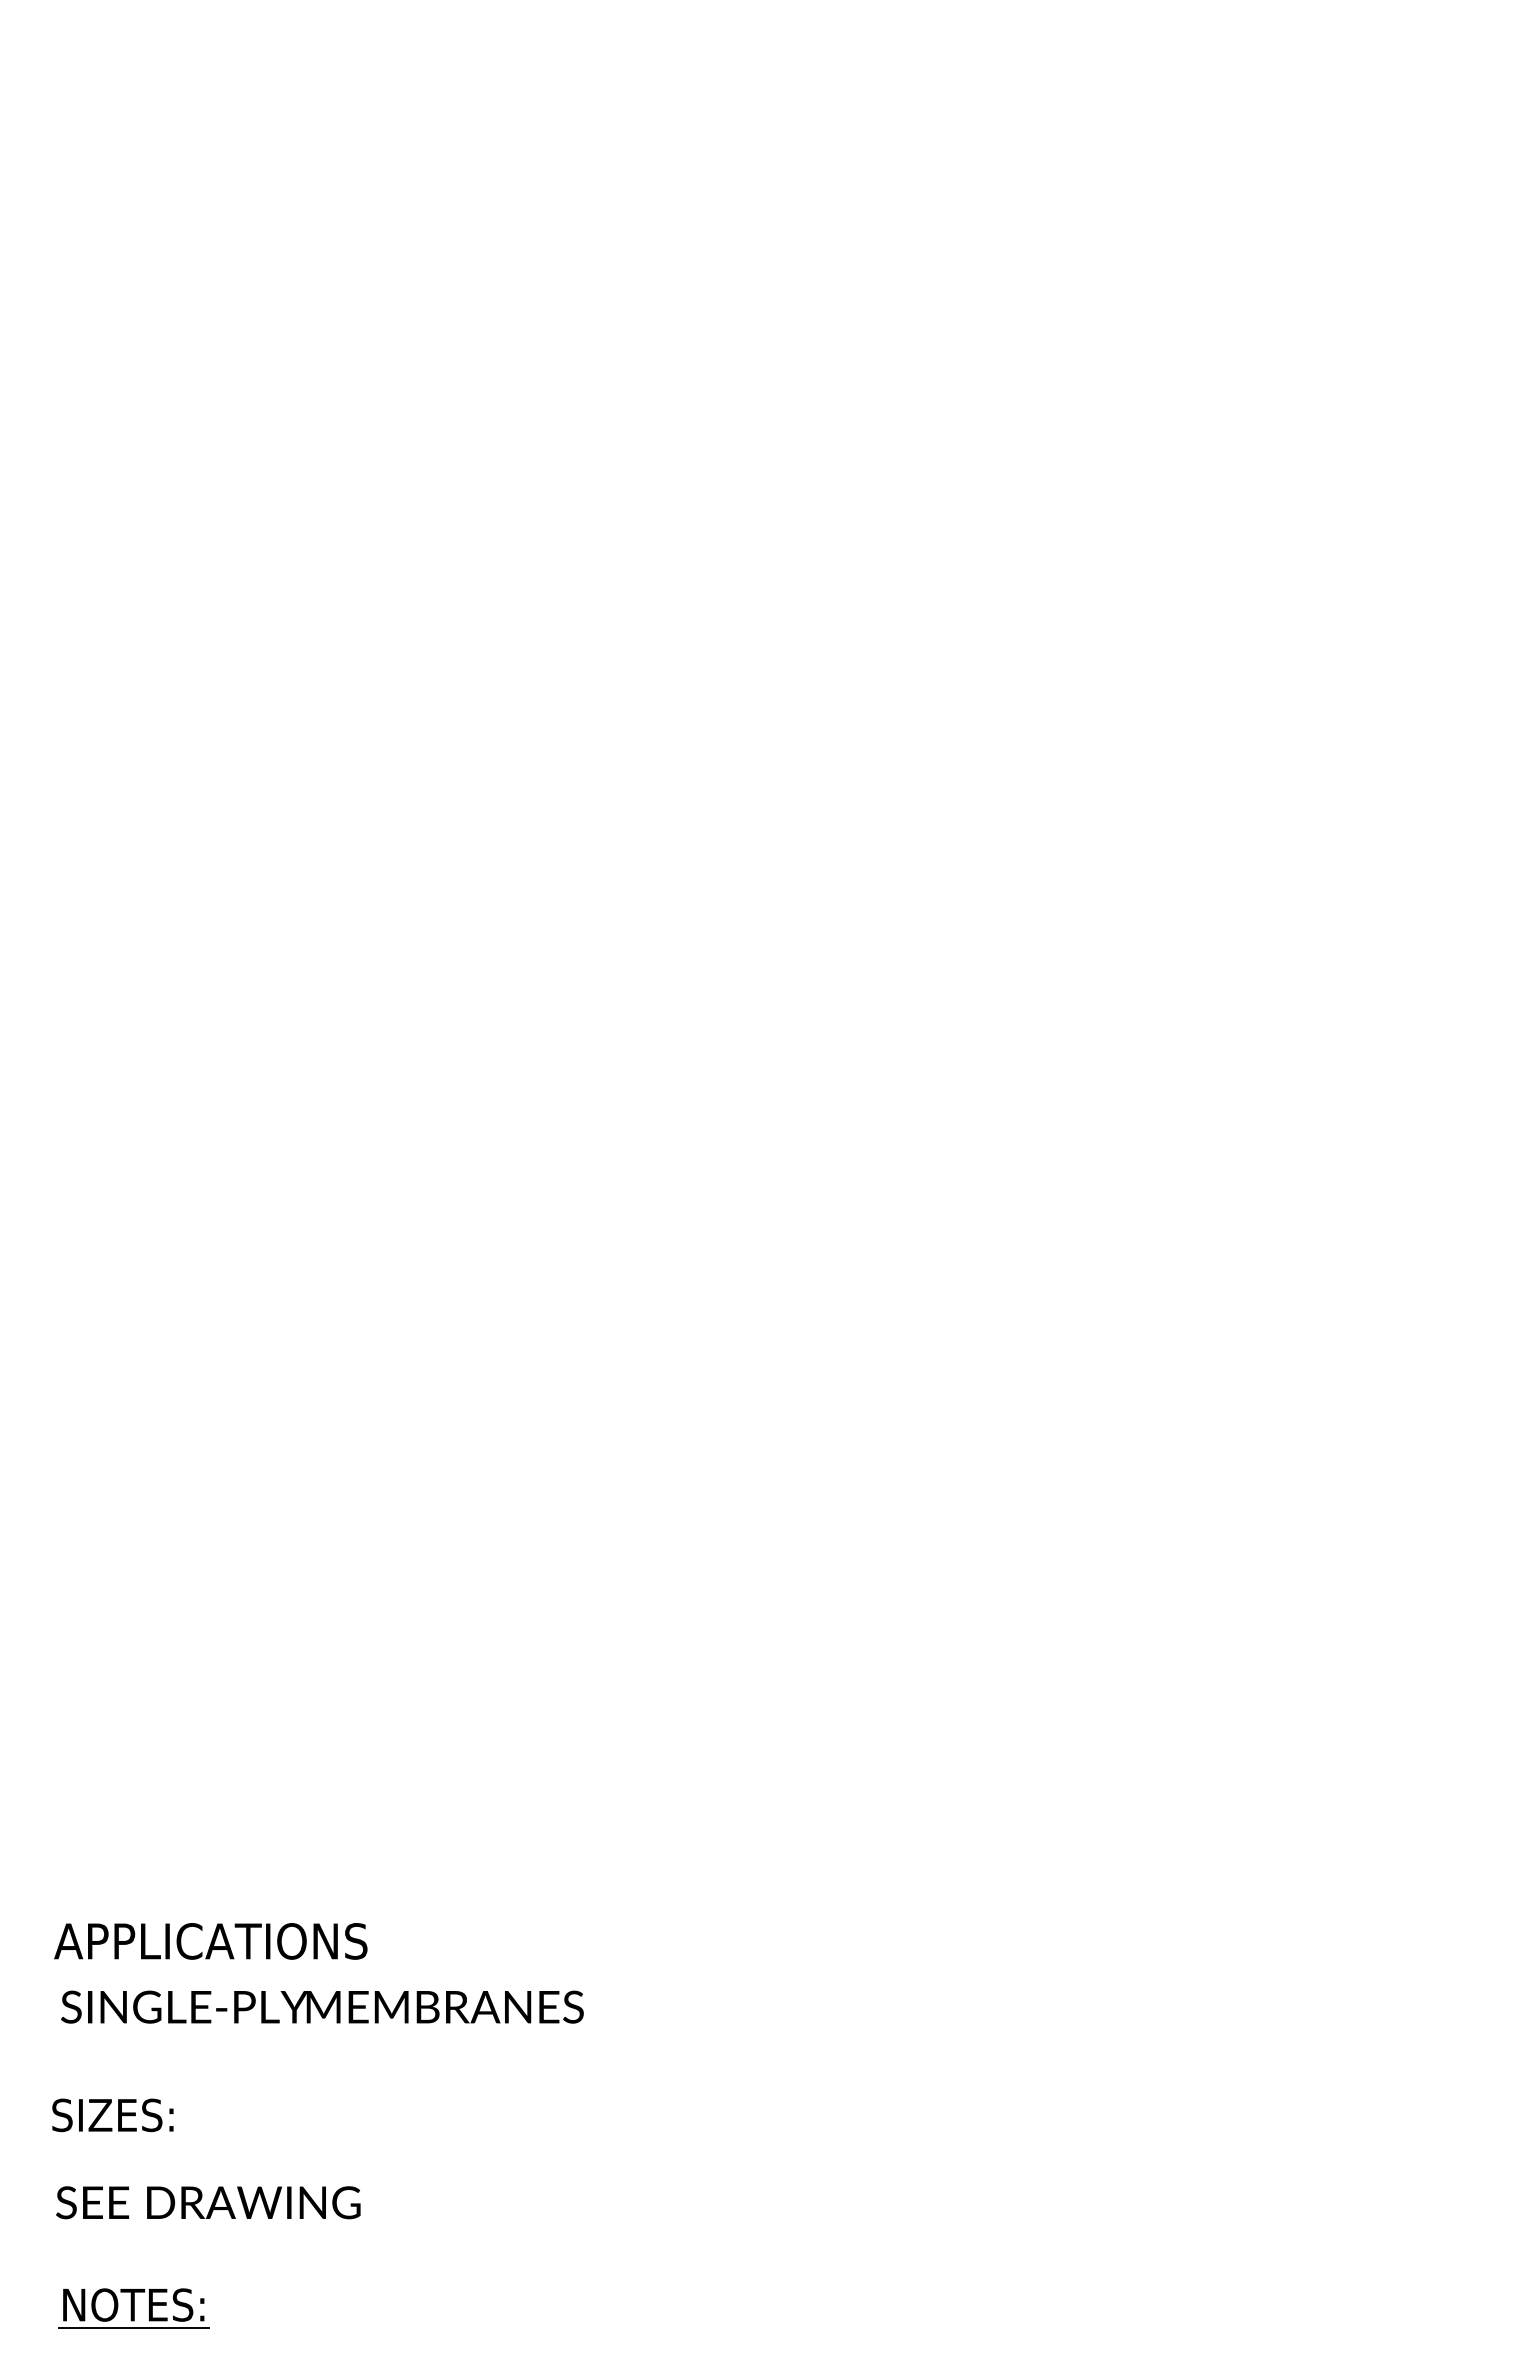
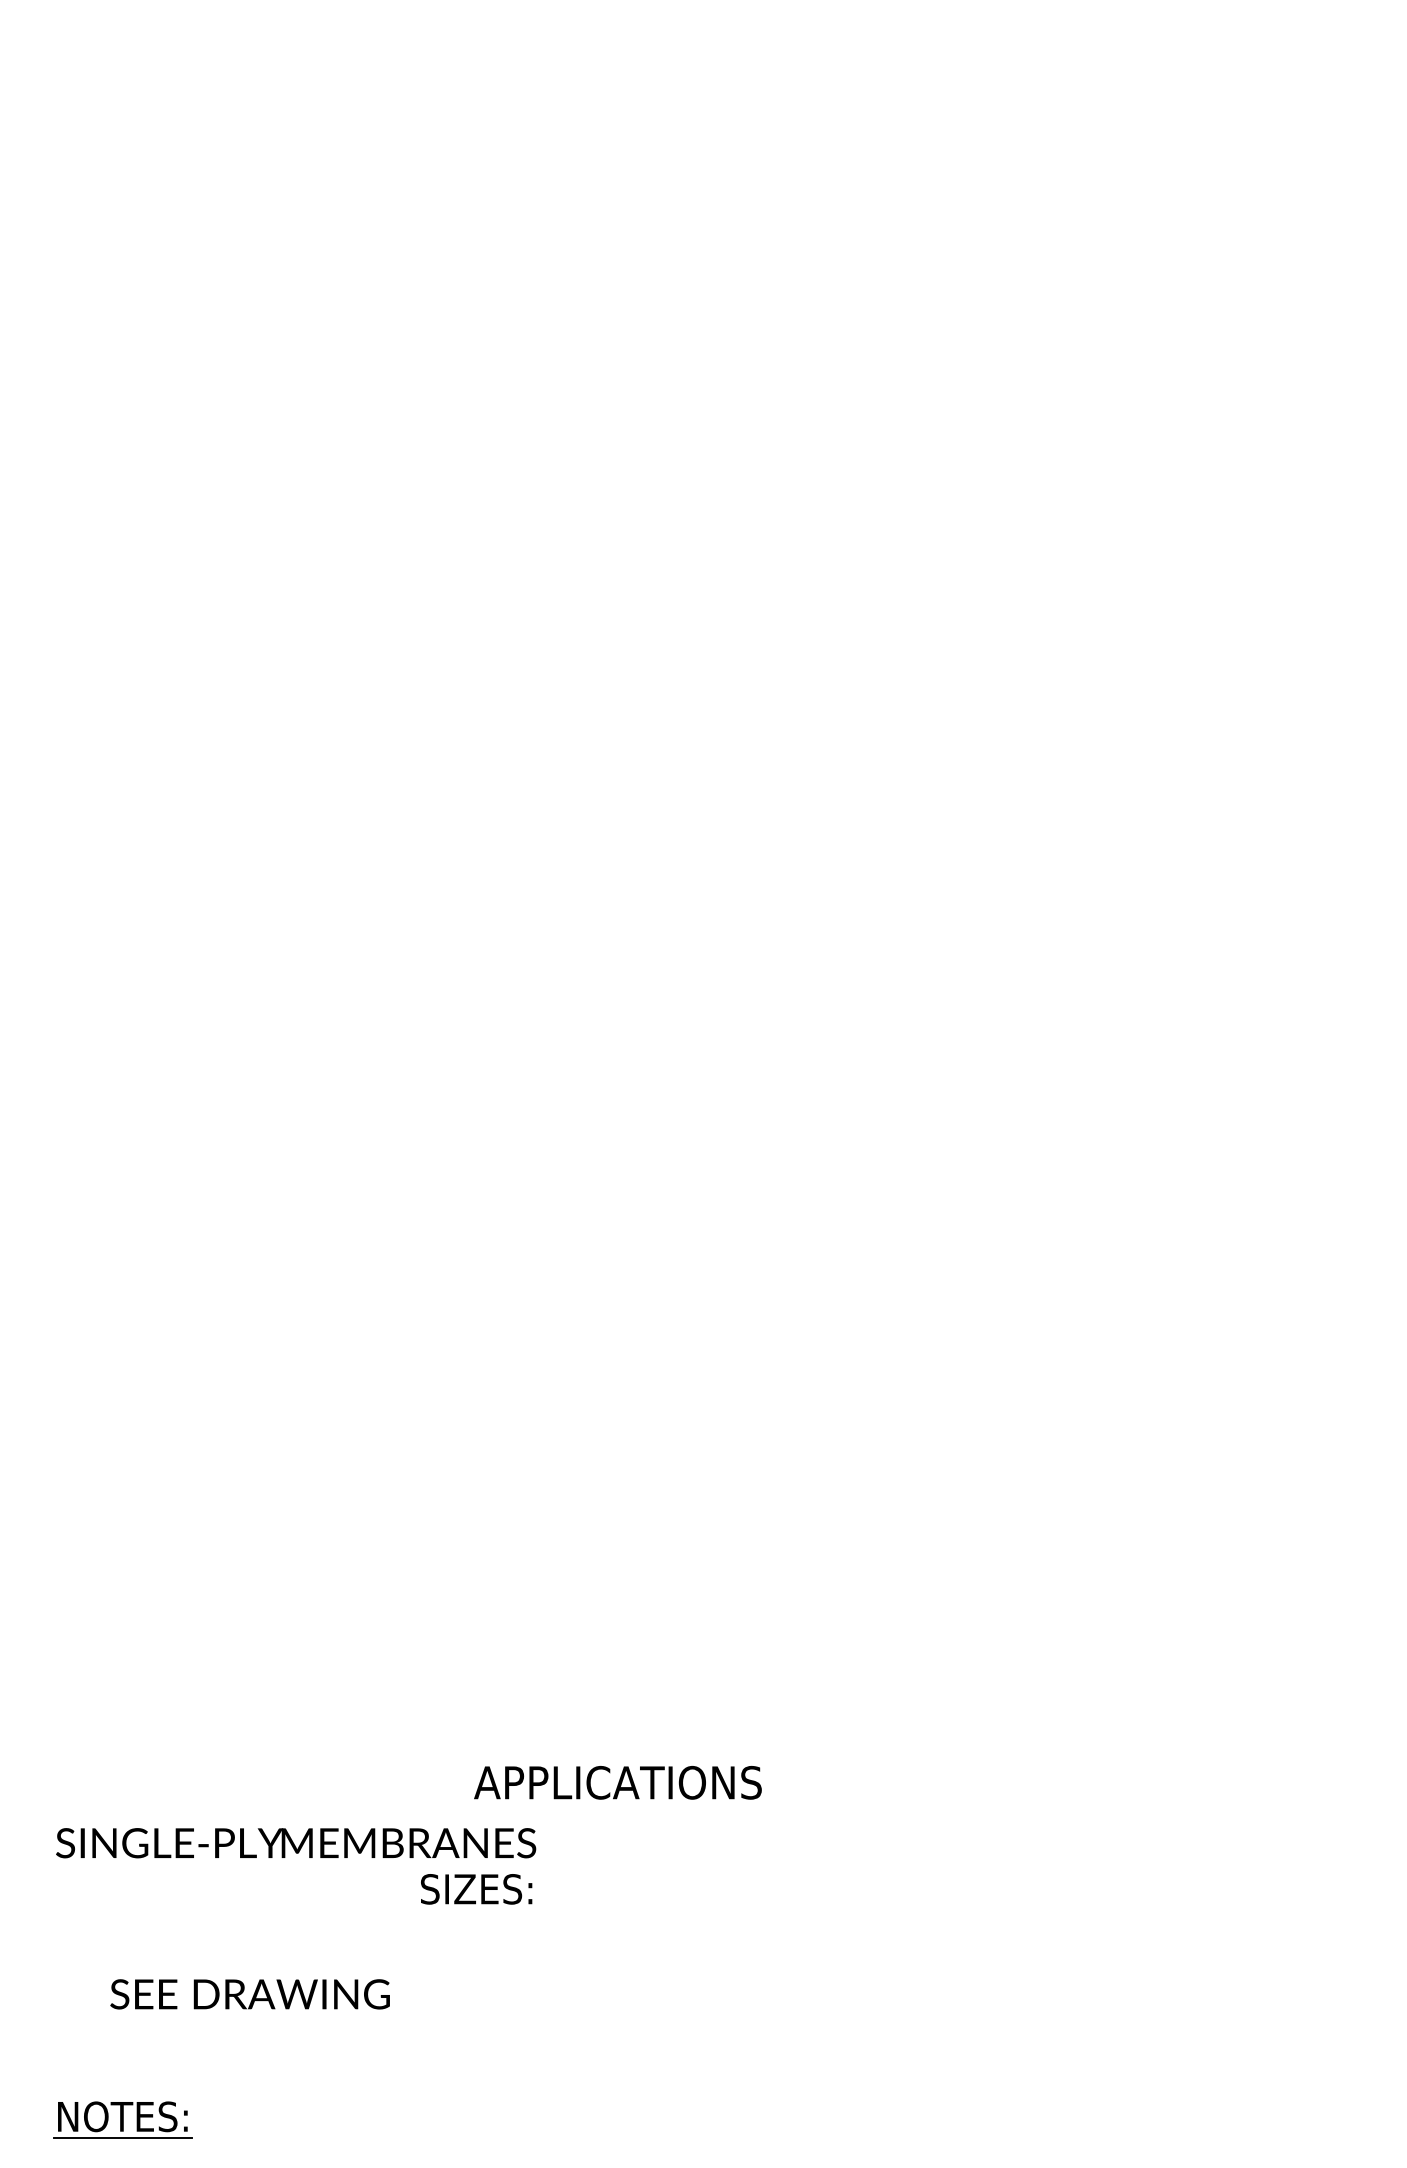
text: (210, 1941) -> (617, 1782), moved
text: (112, 2115) -> (476, 1889), moved
text: (208, 2202) -> (250, 1994), moved

